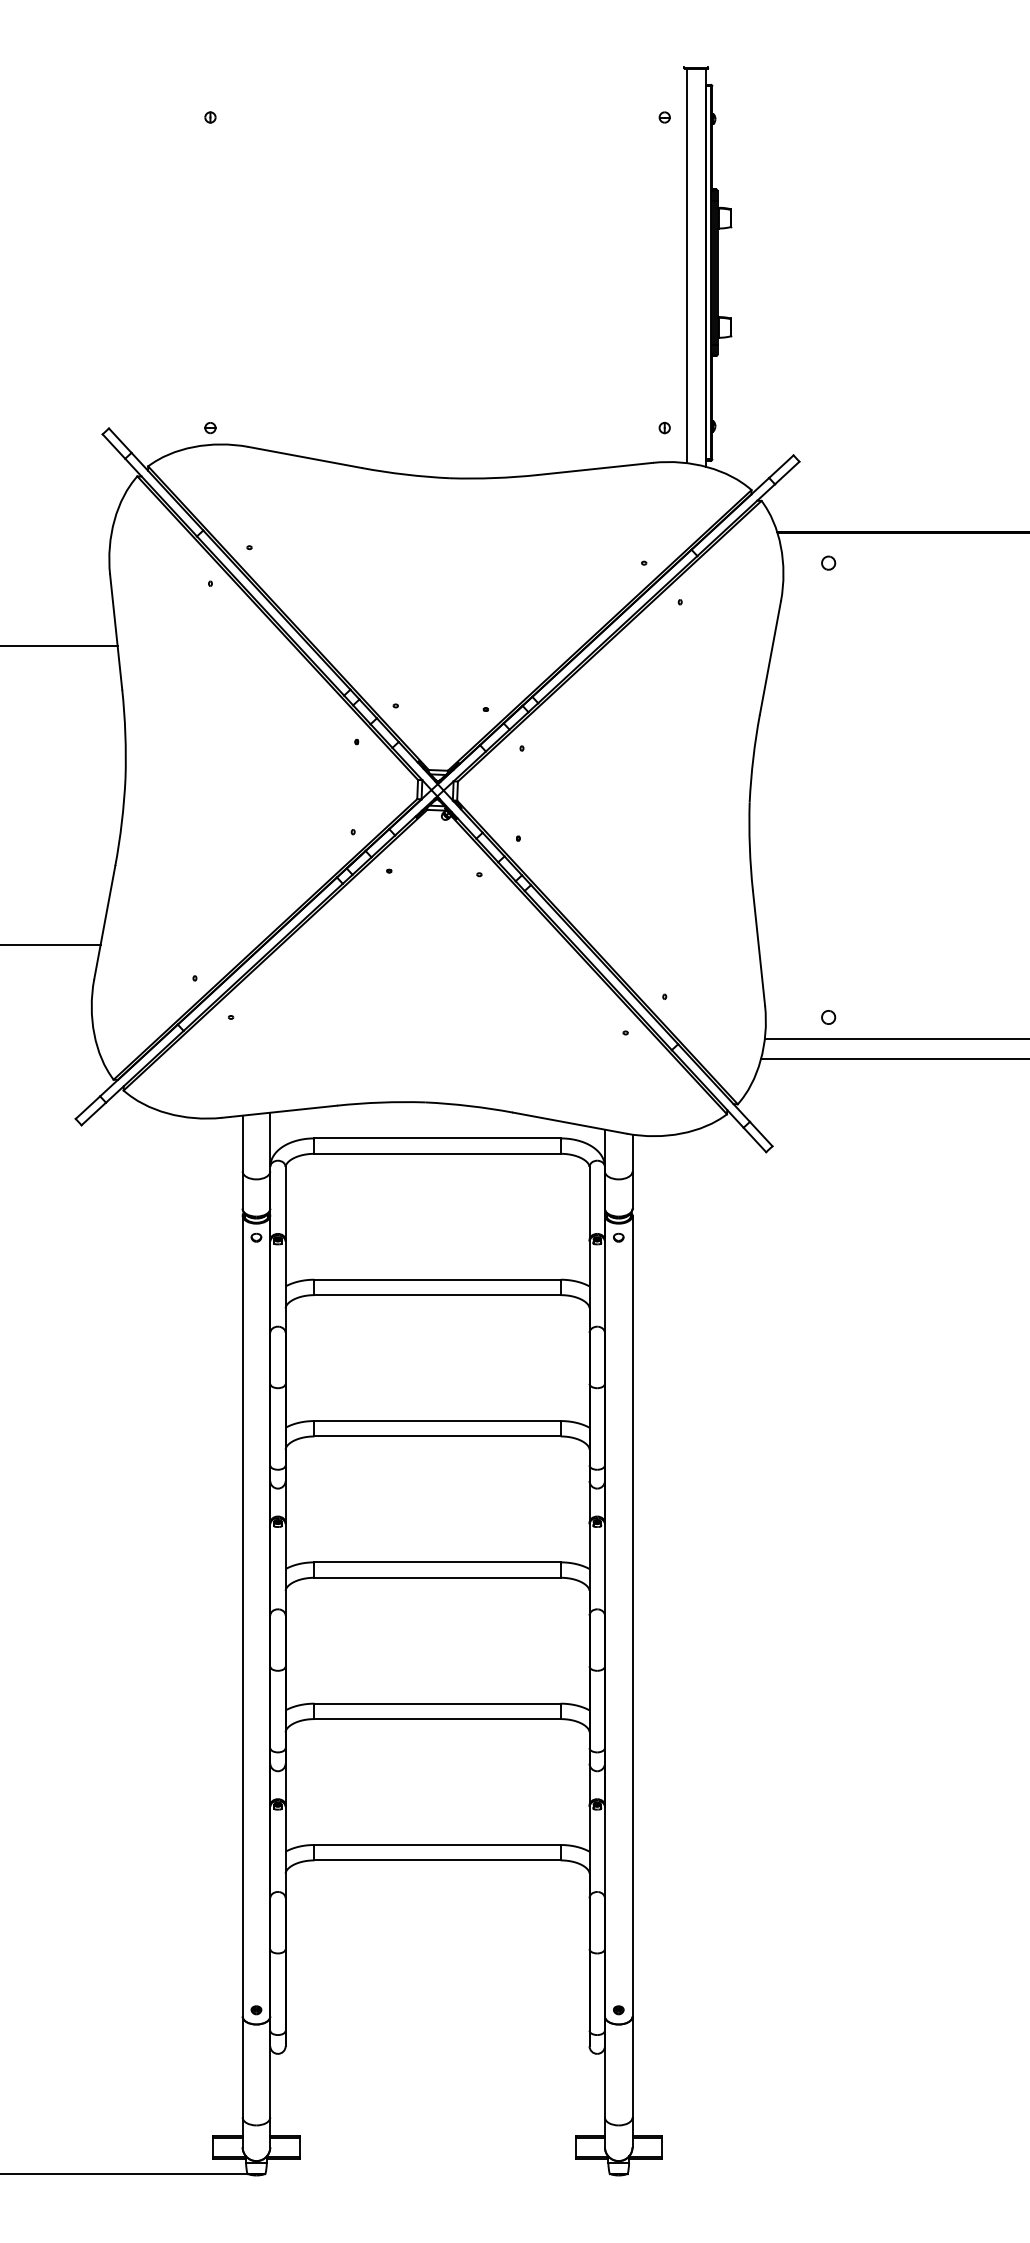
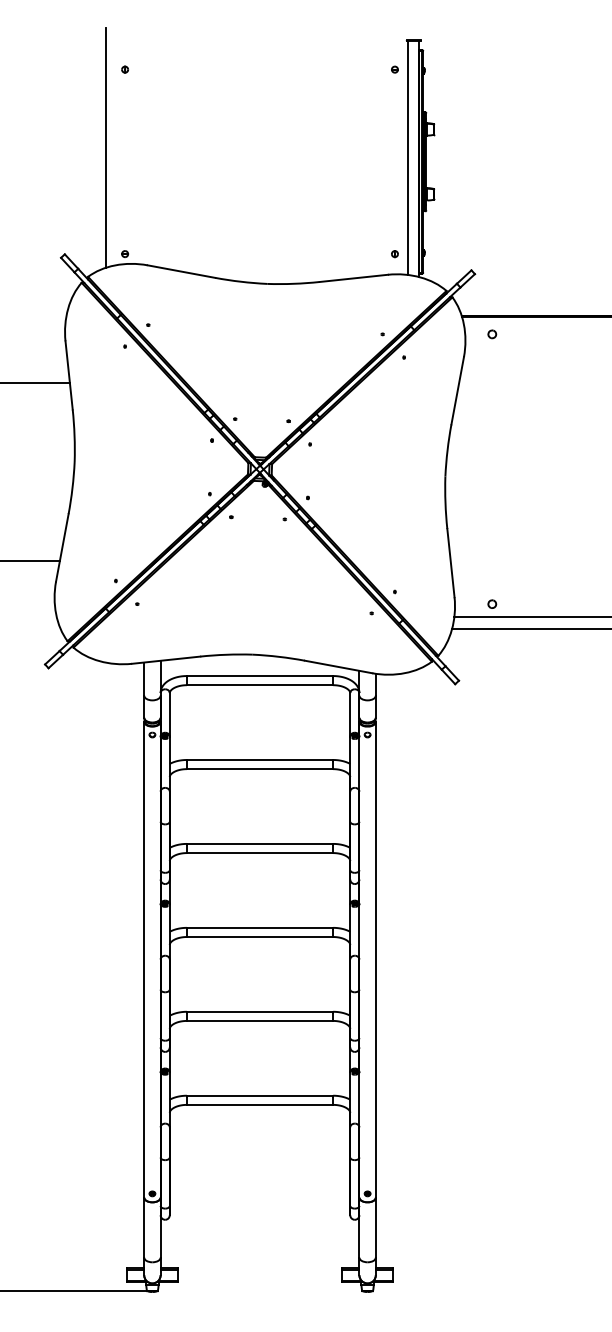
line: (179, 248) -> (106, 147), added

